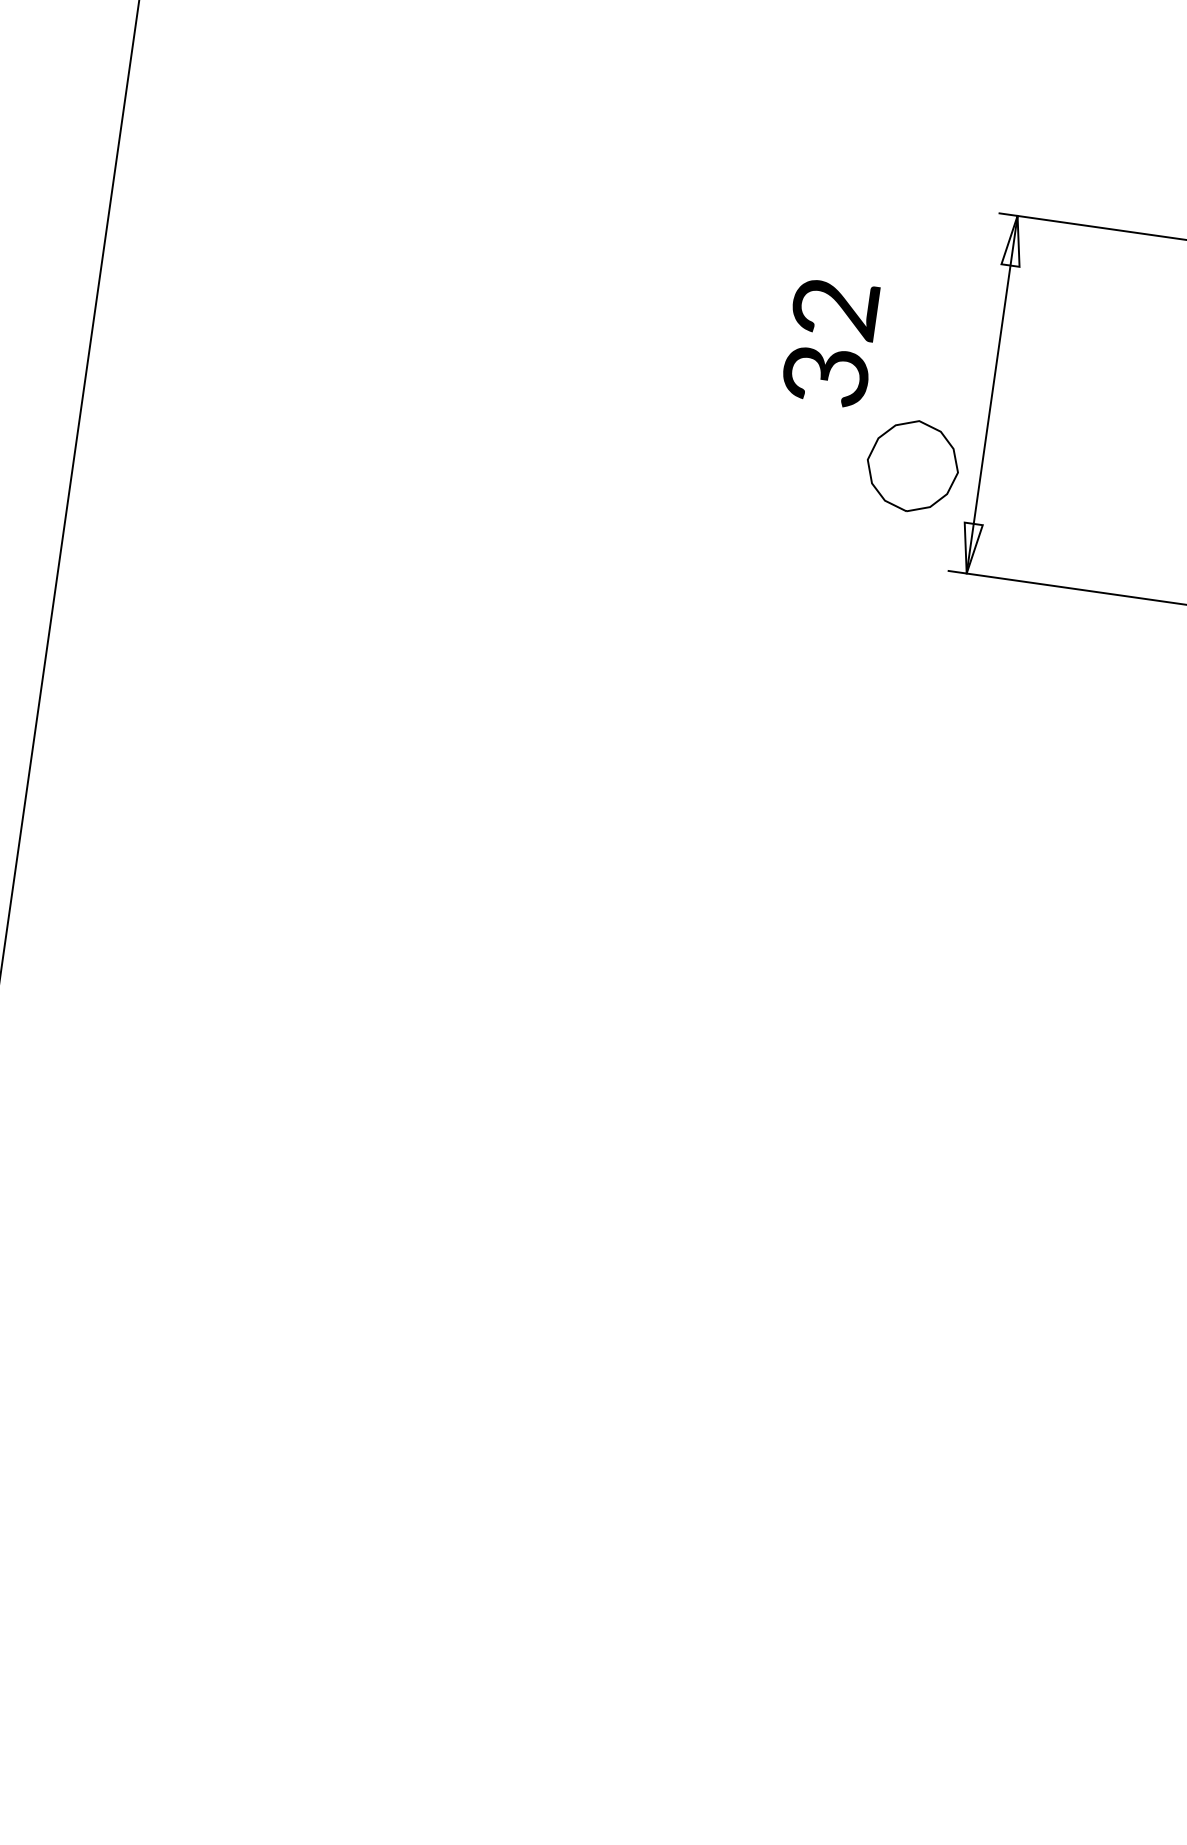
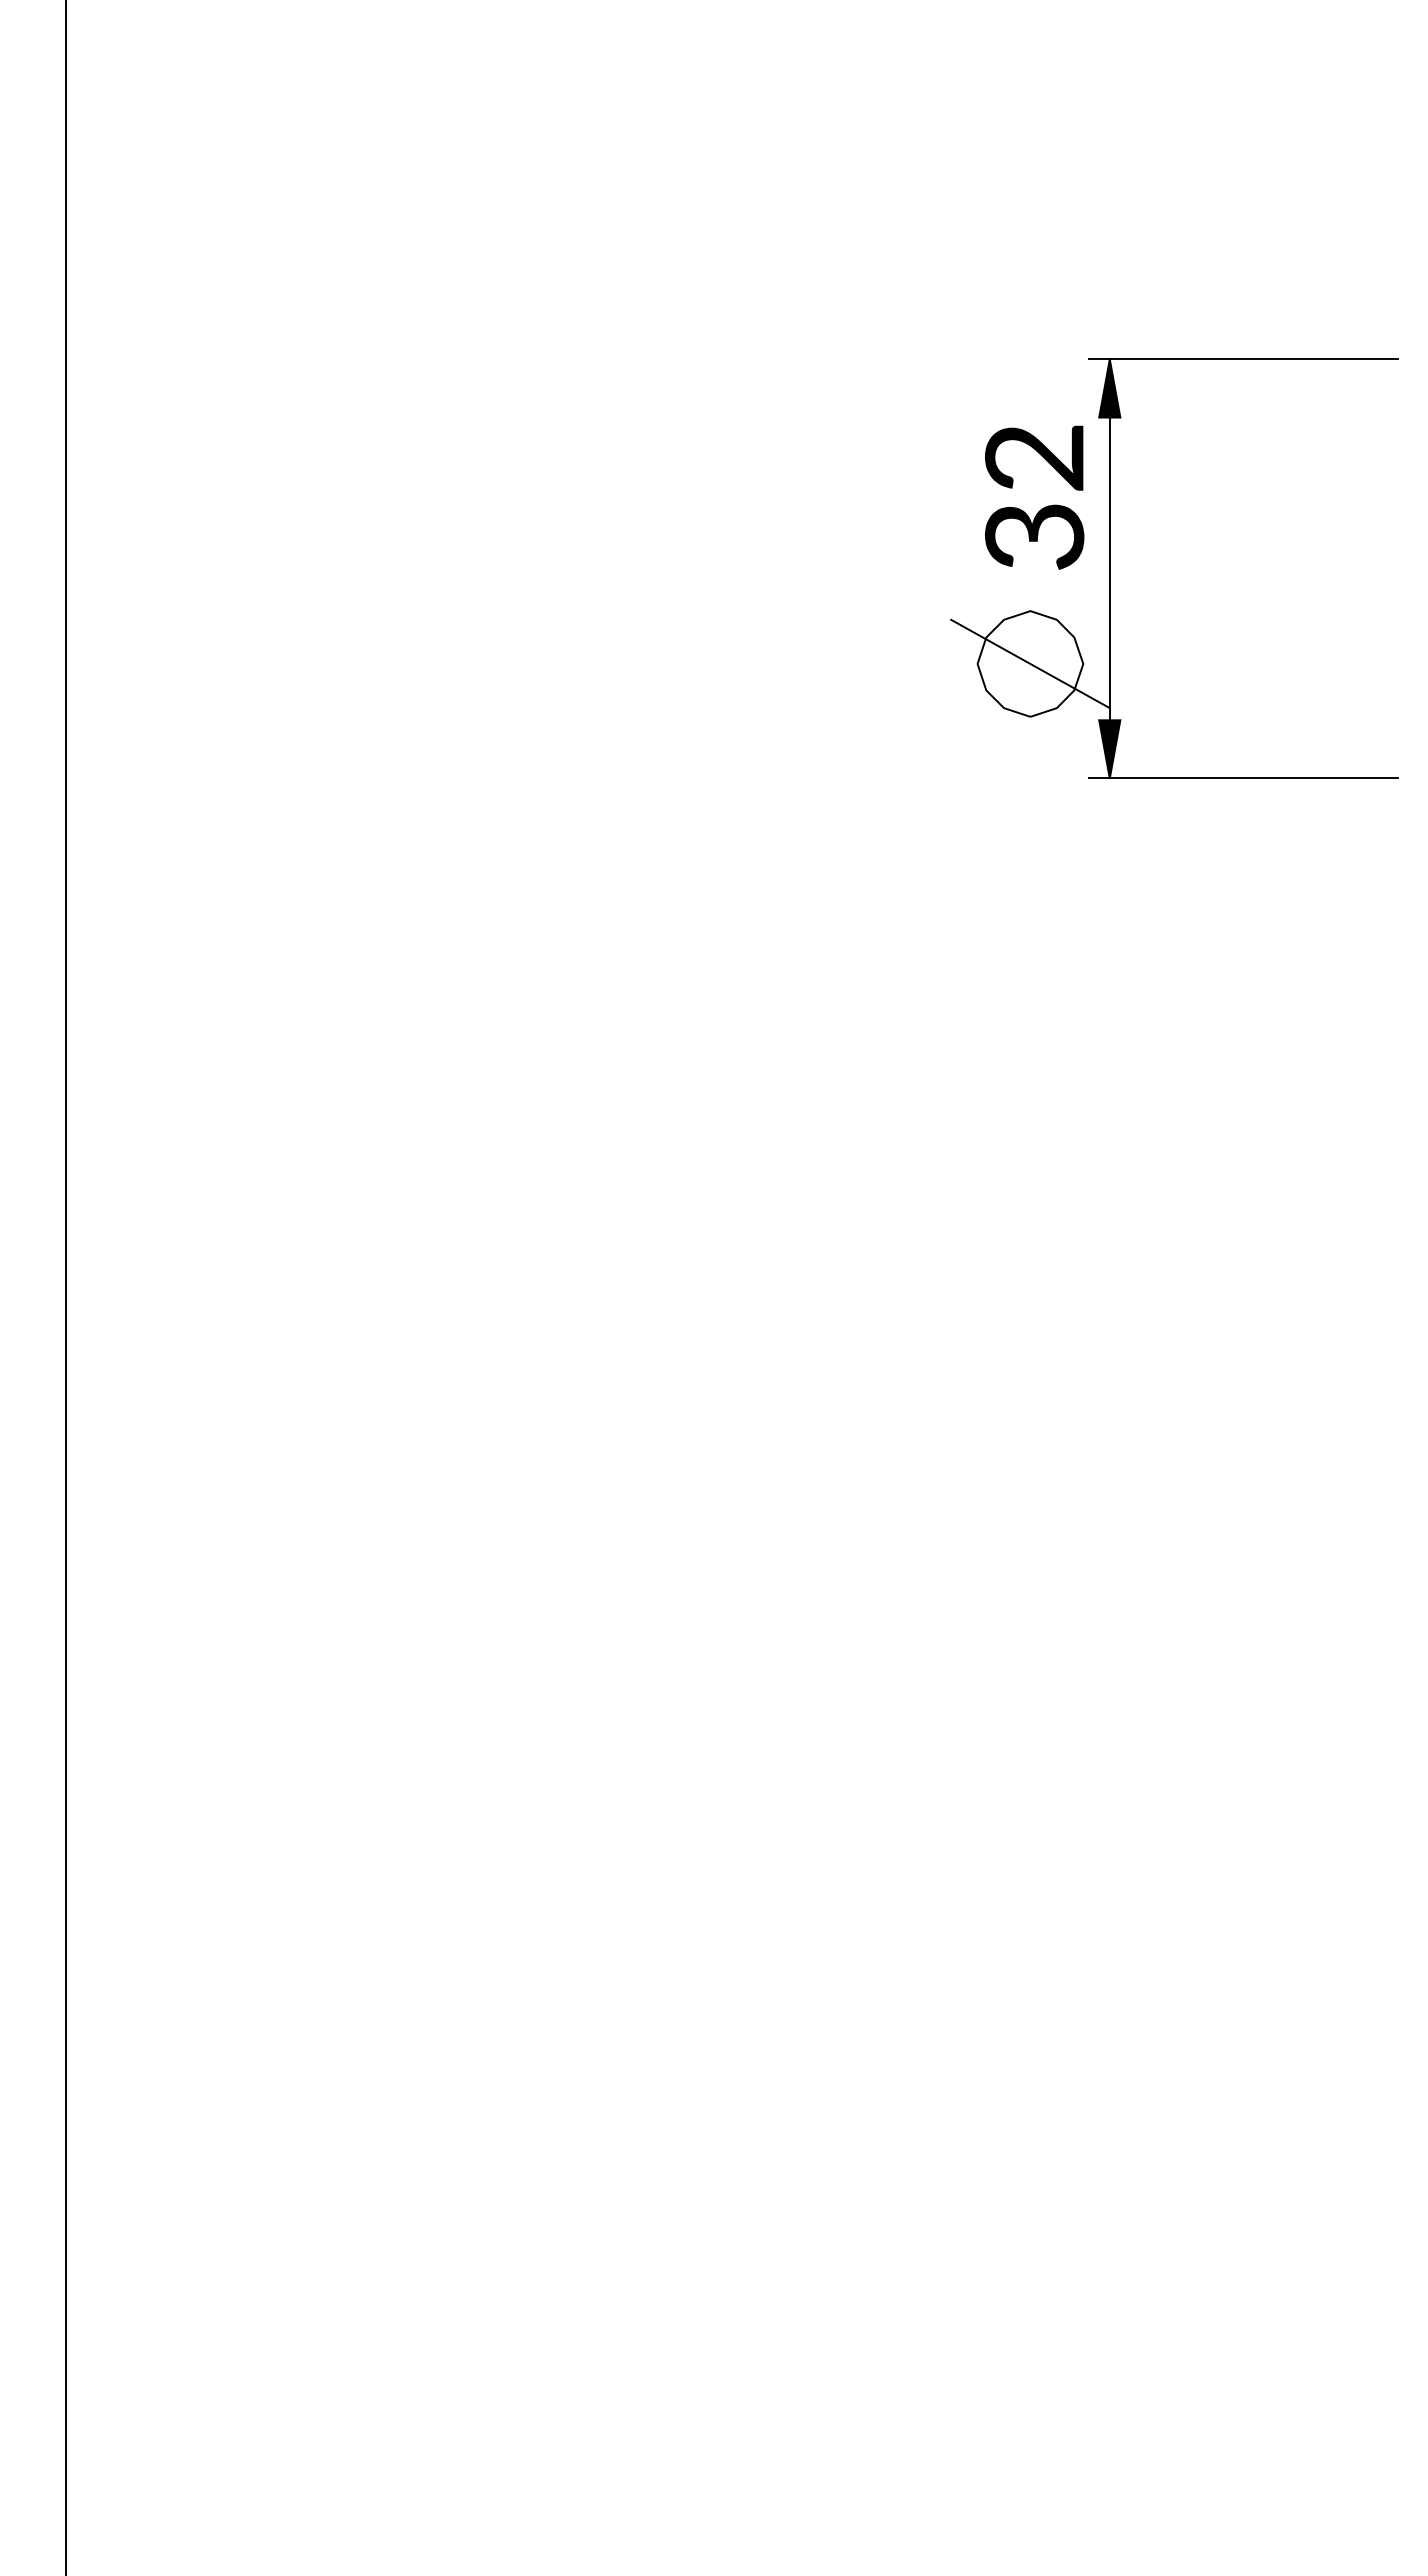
fill: (1013, 240) -> (1109, 388), added
text: (830, 342) -> (1034, 497), moved
line: (912, 465) -> (1030, 663), added
fill: (969, 548) -> (1109, 749), added

